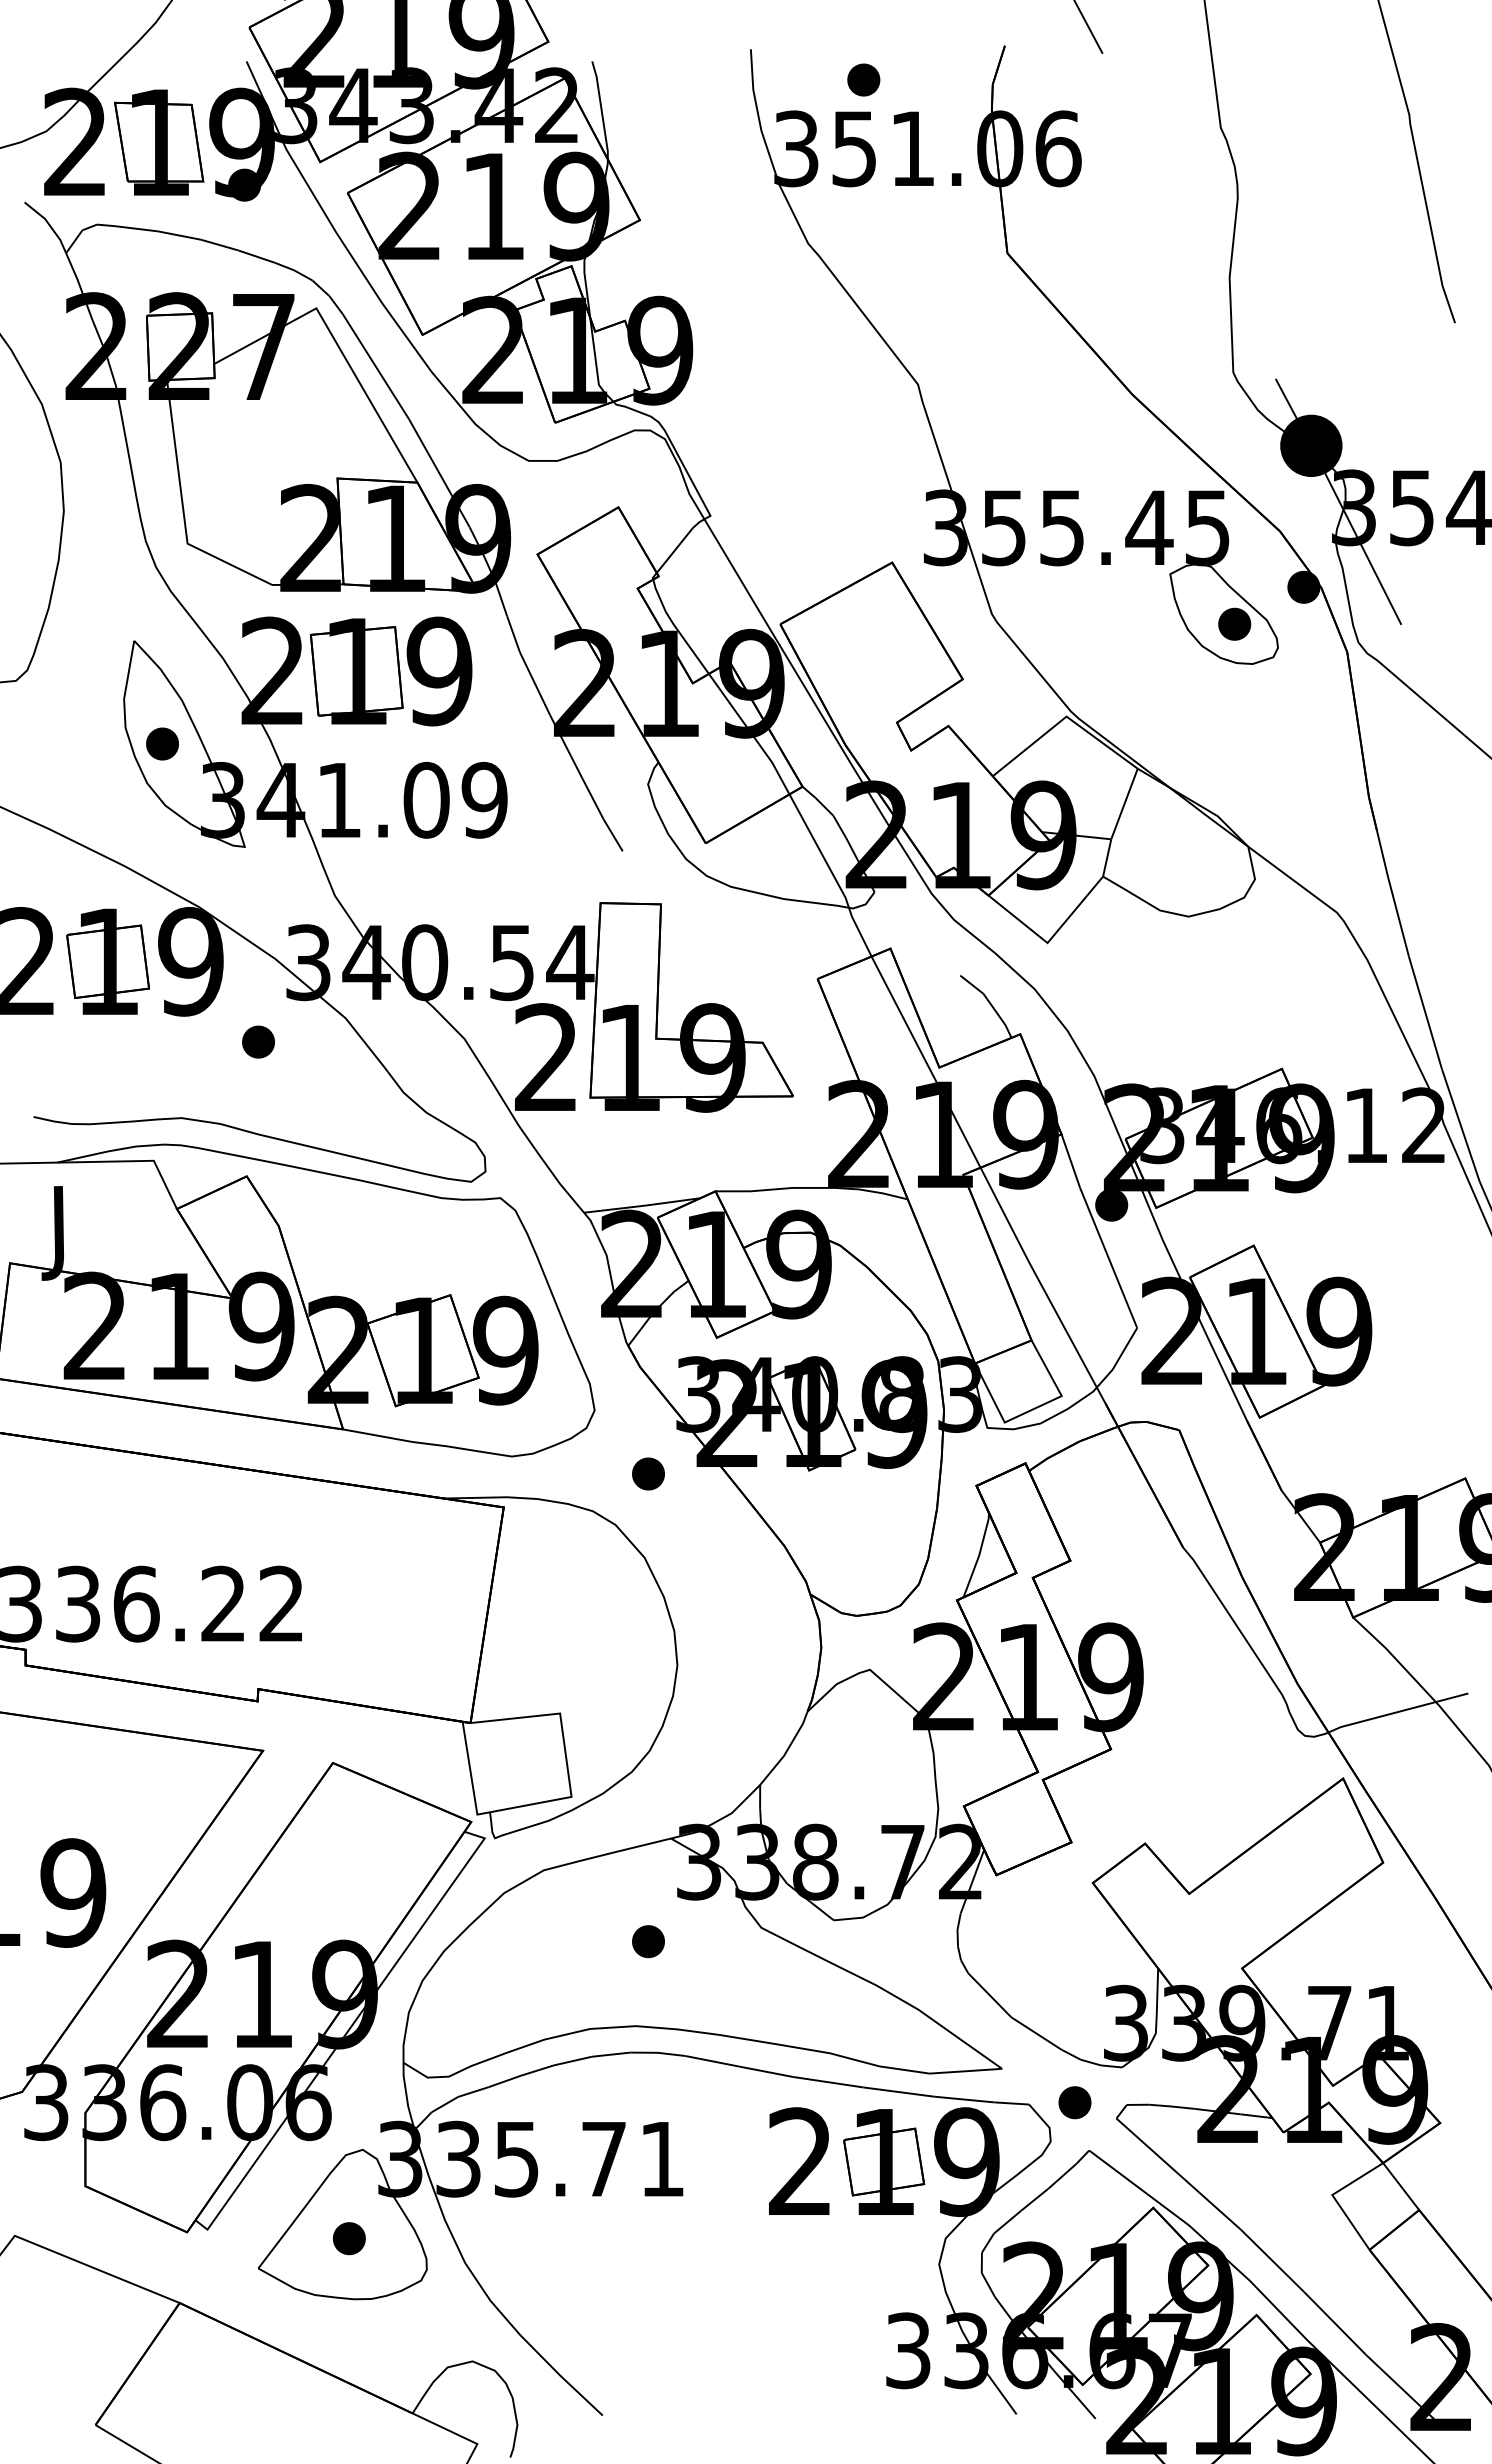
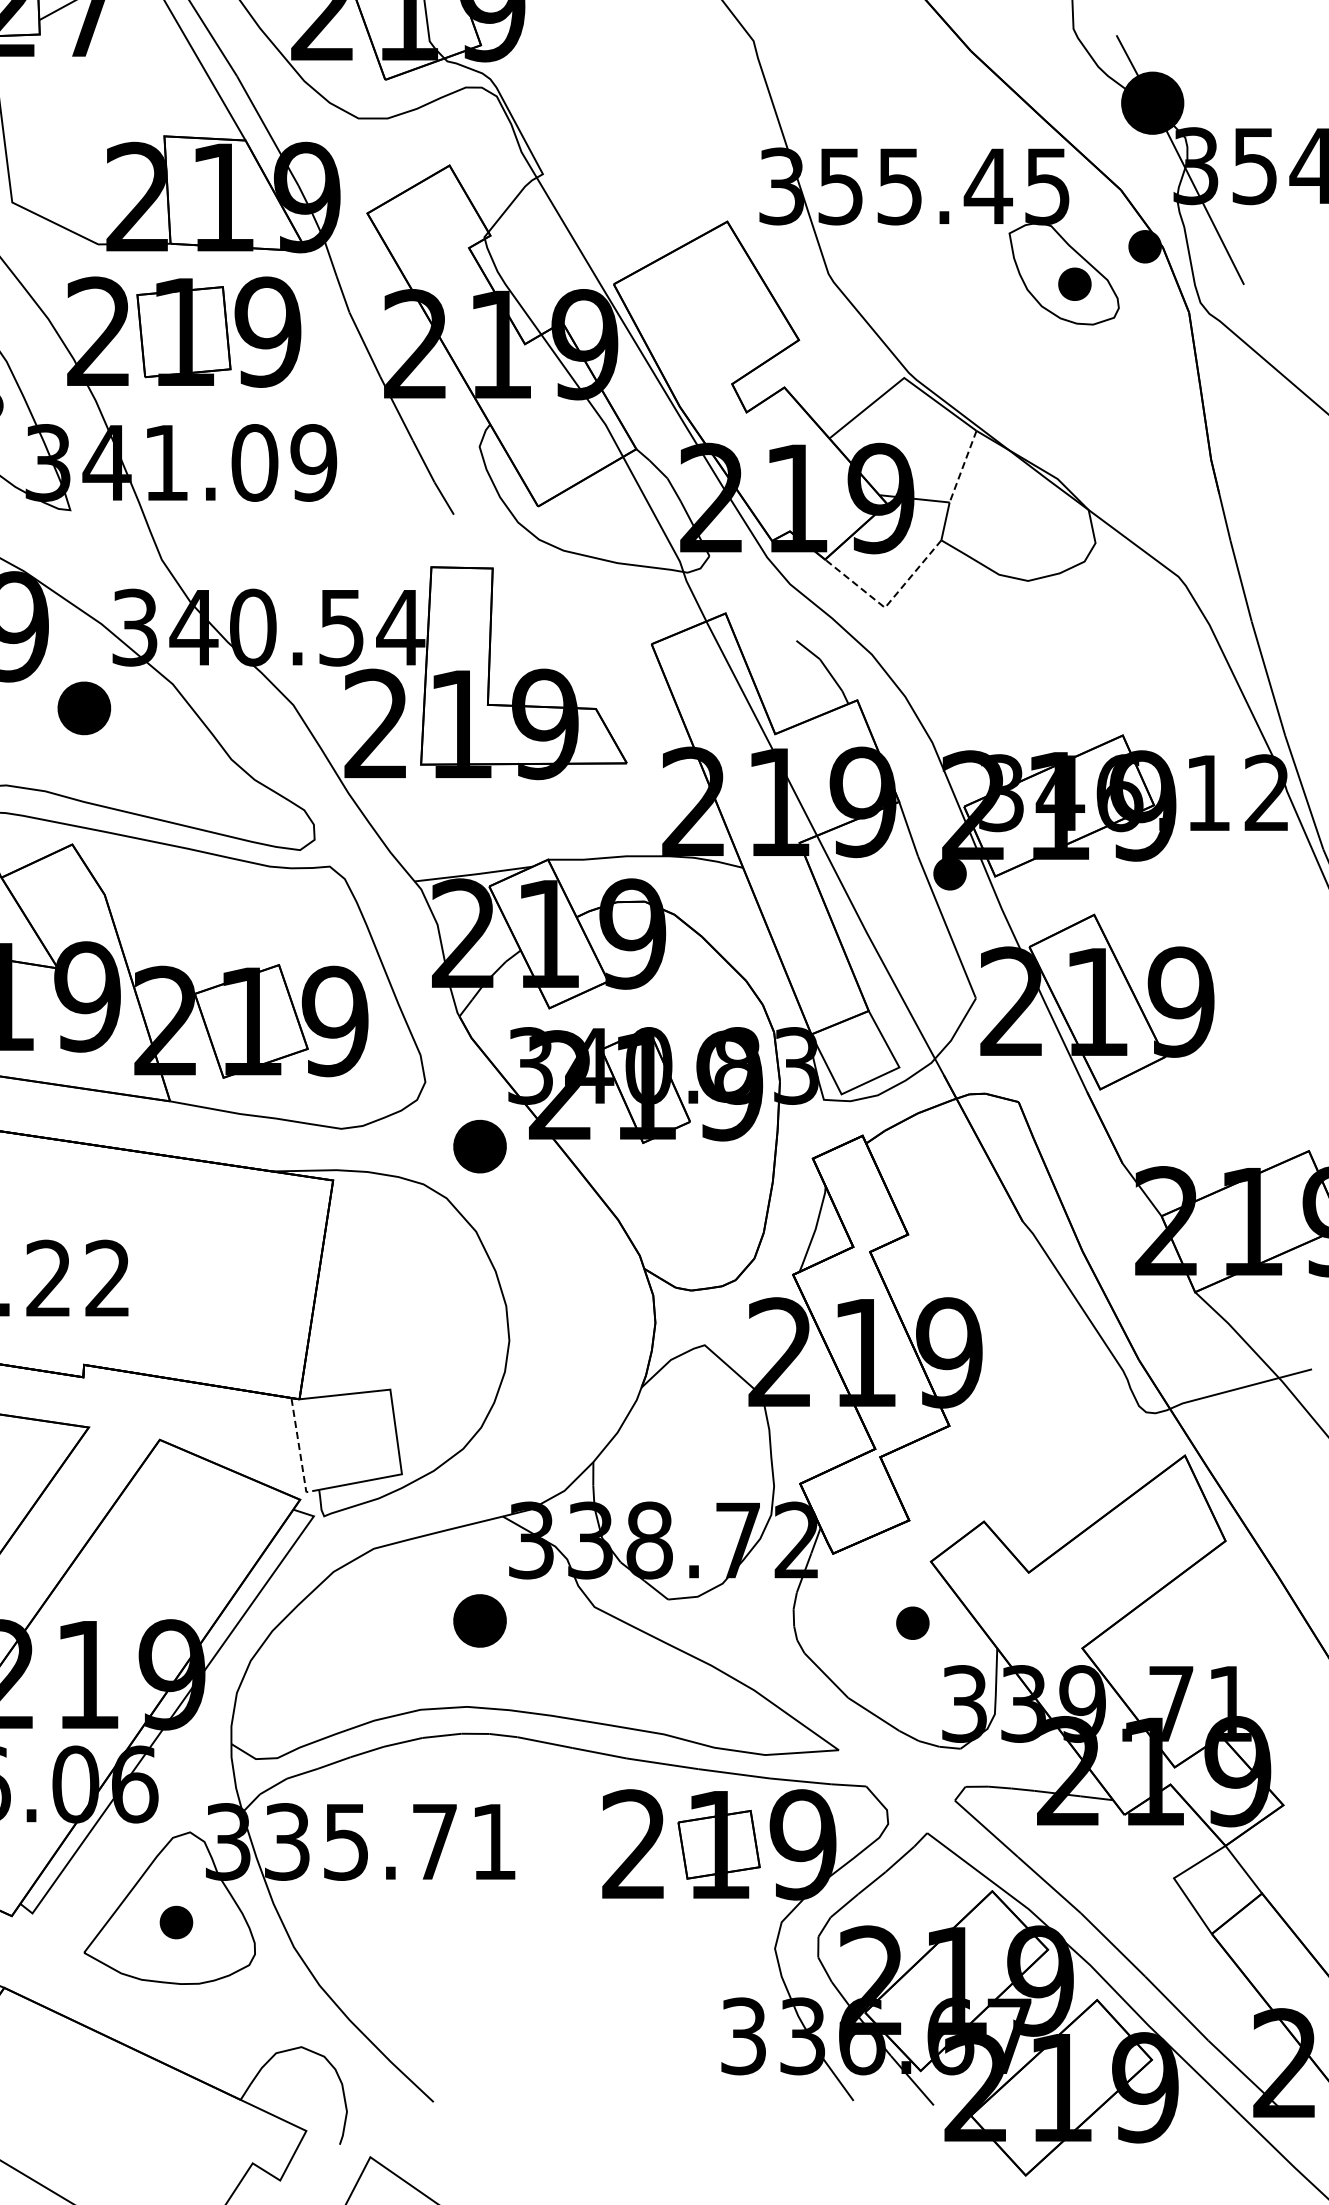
line: (1124, 804) -> (963, 467), solid -> dashed
line: (1050, 939) -> (887, 604), solid -> dashed
part: (258, 1041) -> (84, 707), size x1.6
part: (648, 1473) -> (480, 1146), size x1.6
line: (471, 1775) -> (300, 1452), solid -> dashed
part: (648, 1941) -> (480, 1621), size x1.6
part: (1074, 2102) -> (912, 1623), moved

